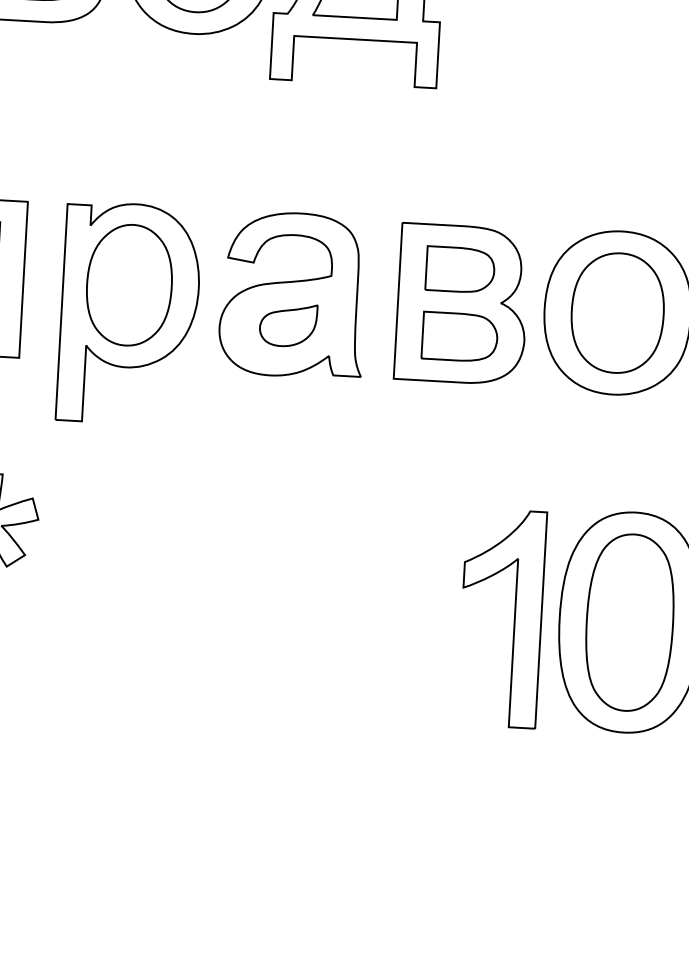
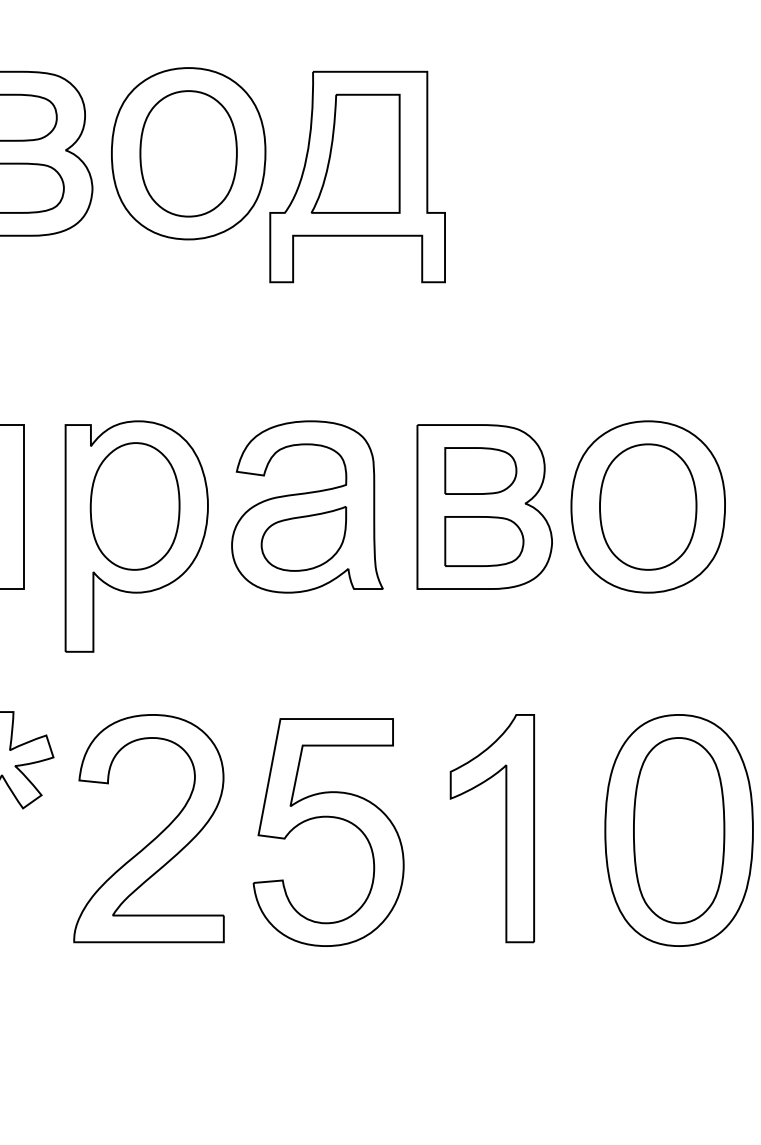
part: (287, 324) -> (303, 538), size x1.43
part: (301, 592) -> (333, 818), added
part: (129, 602) -> (153, 838), added
part: (514, 618) -> (505, 828), moved

